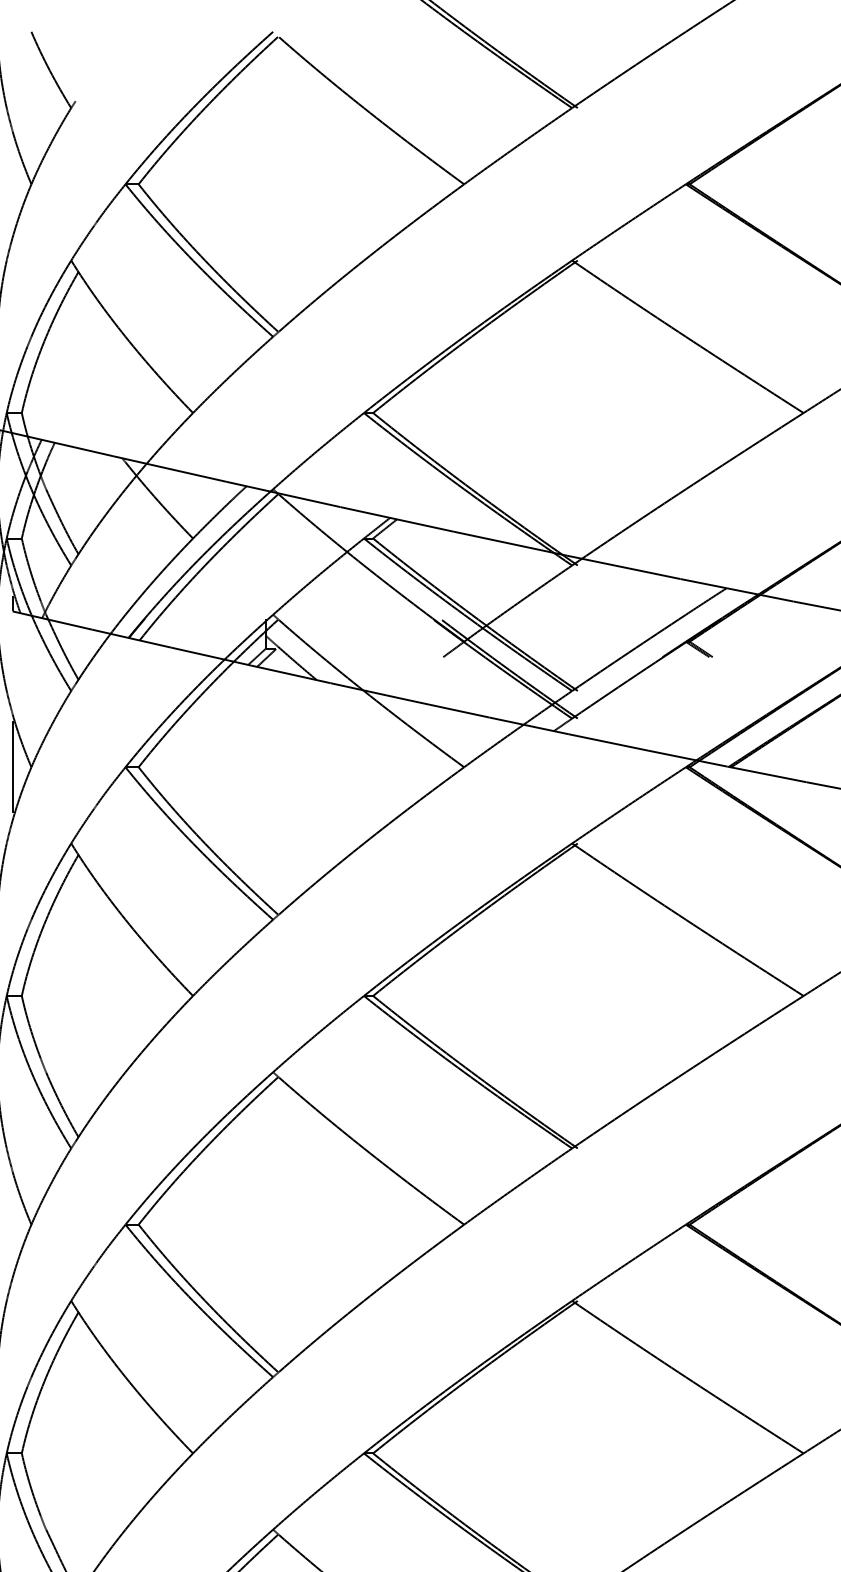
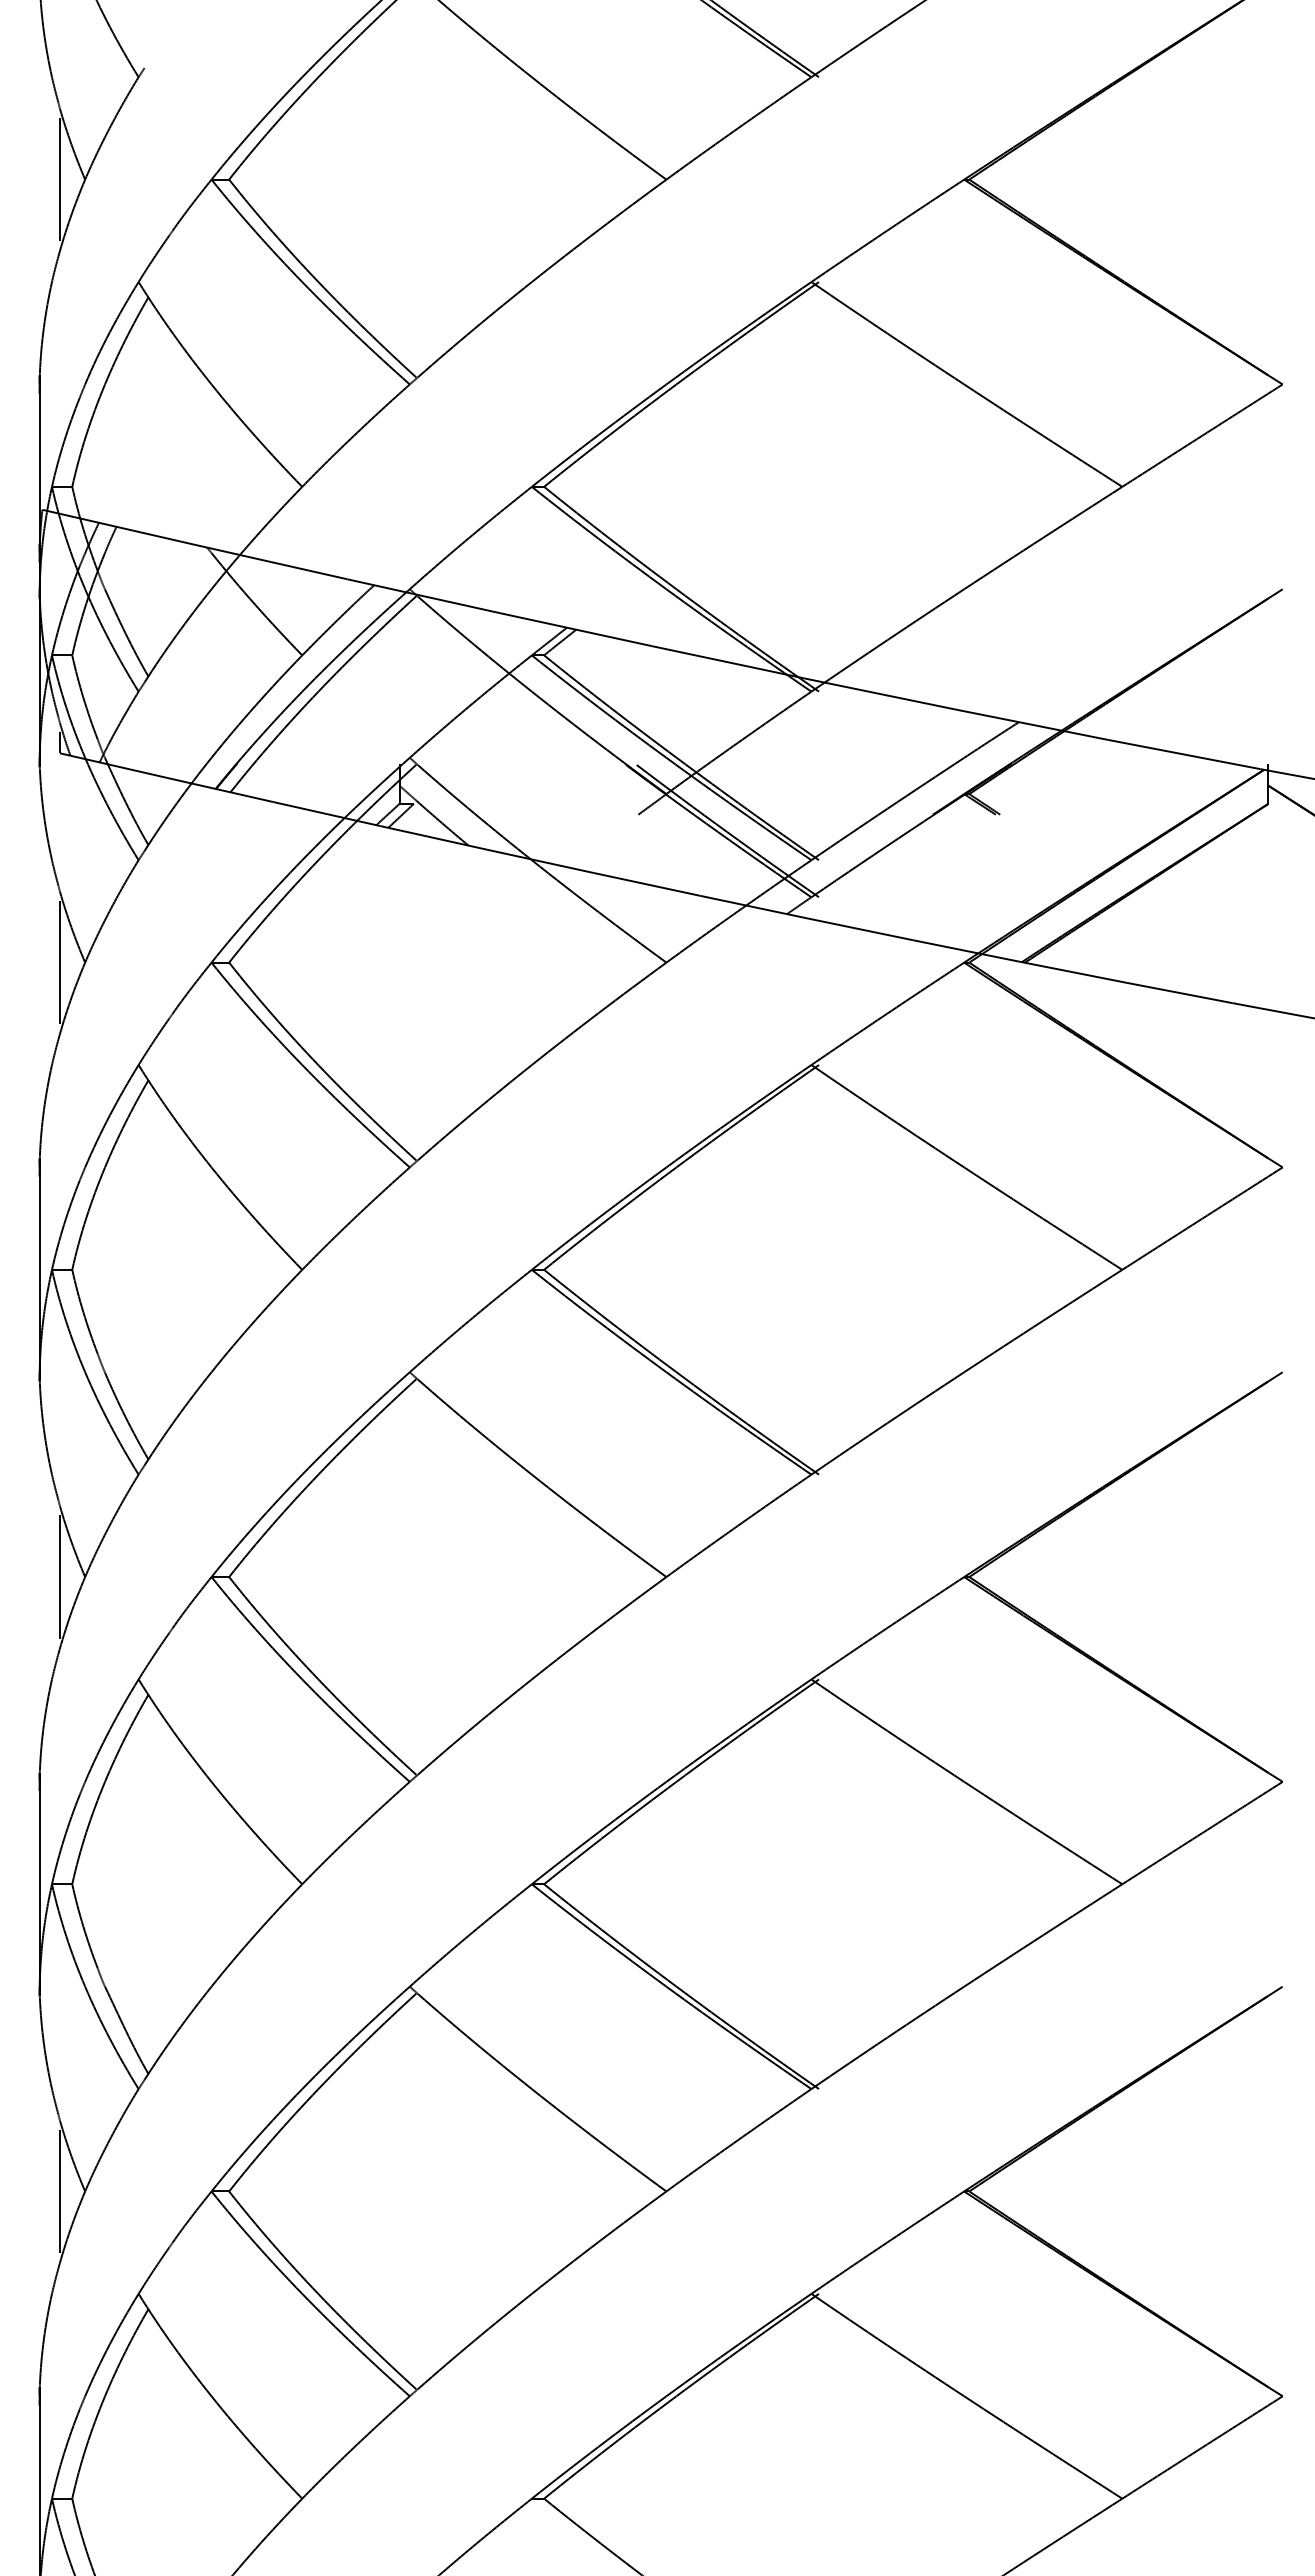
line: (12, 184) -> (59, 179), added
line: (12, 1224) -> (59, 1576), added

